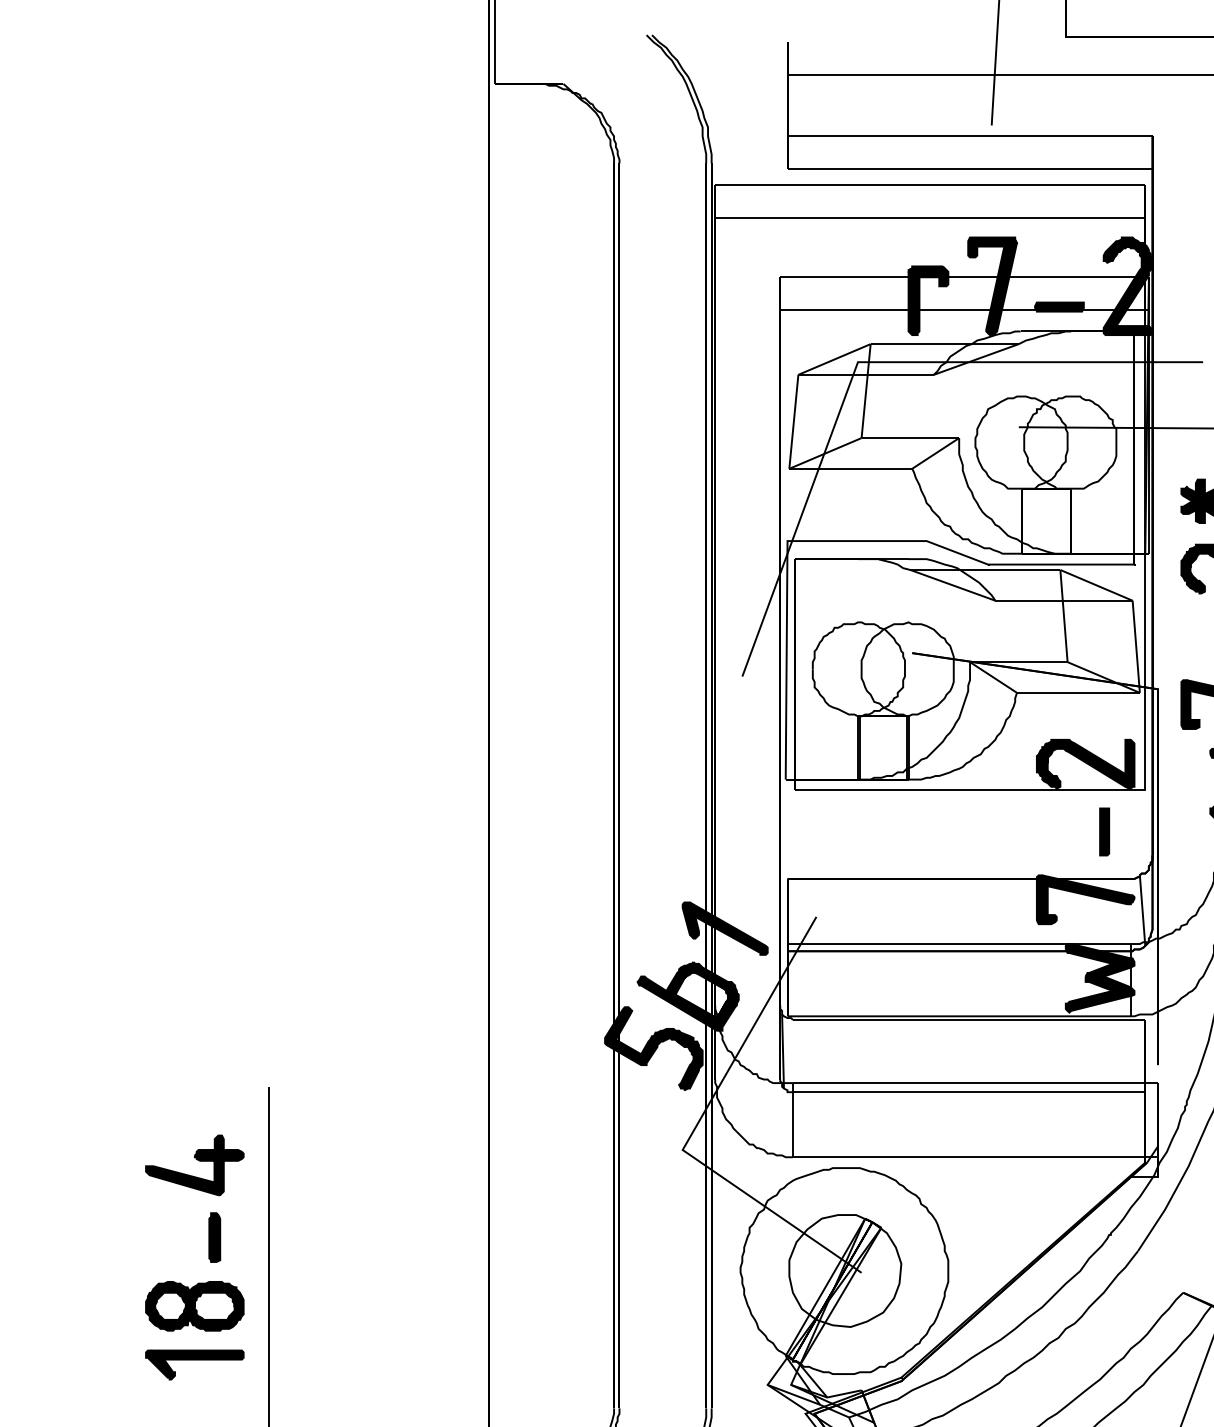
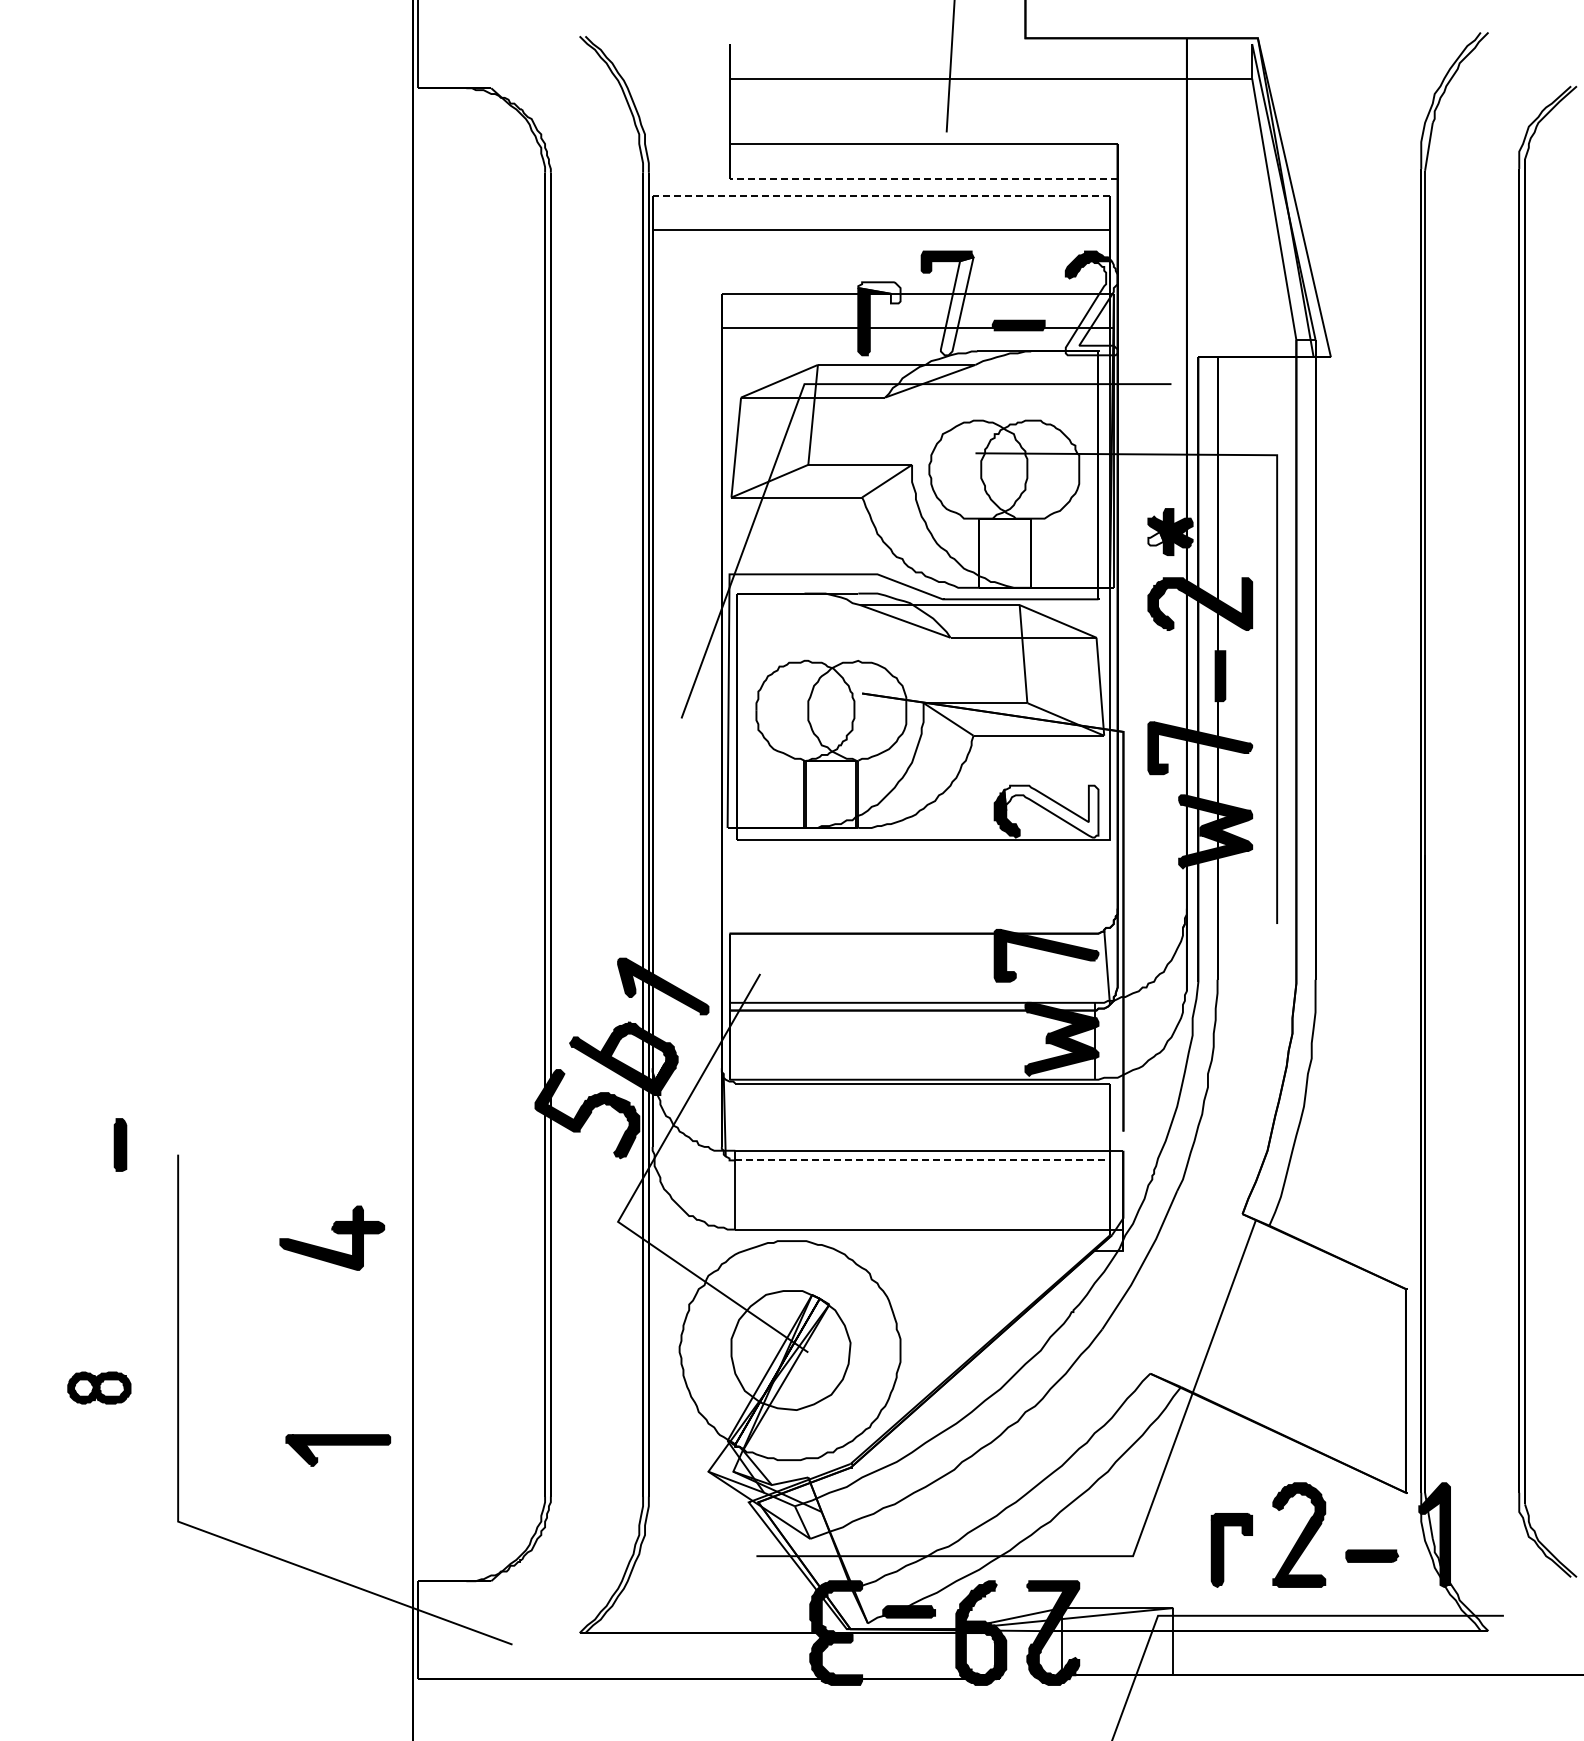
line: (969, 168) -> (923, 178), solid -> dashed
line: (930, 184) -> (881, 195), solid -> dashed
fill: (928, 276) -> (879, 292), removed
fill: (1000, 289) -> (956, 306), removed
fill: (1127, 291) -> (1091, 308), removed
fill: (1188, 507) -> (1155, 538), removed
fill: (1090, 764) -> (1051, 811), removed
part: (1104, 831) -> (1066, 883), removed
line: (969, 1092) -> (923, 1160), solid -> dashed
part: (195, 1164) -> (332, 1237), moved
part: (214, 1237) -> (120, 1144), moved
part: (195, 1305) -> (99, 1387), size x0.6
part: (195, 1364) -> (338, 1450), moved

